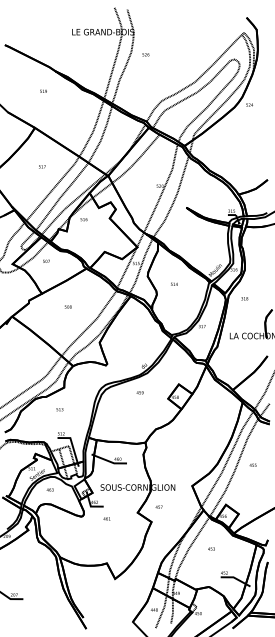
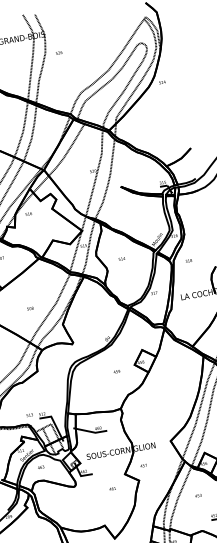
text: (67, 306) -> (29, 308), moved
text: (139, 392) -> (116, 371), moved
text: (59, 409) -> (29, 415), moved
text: (106, 518) -> (112, 488), moved

